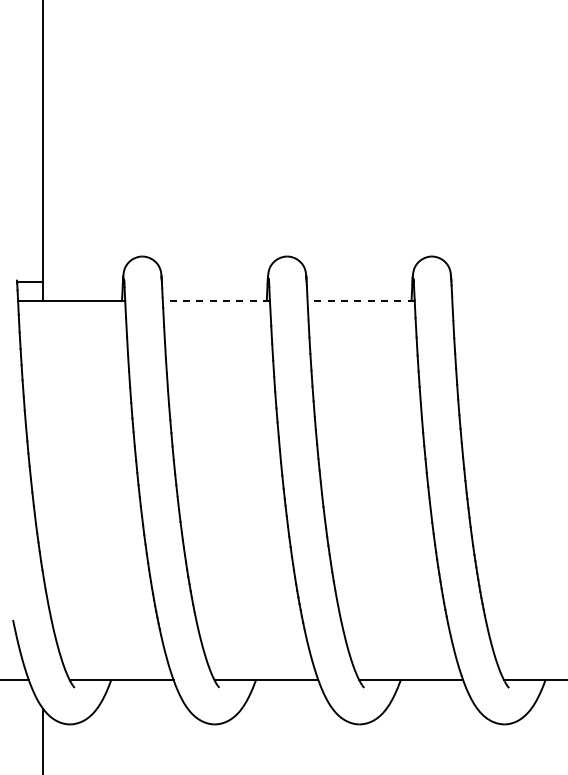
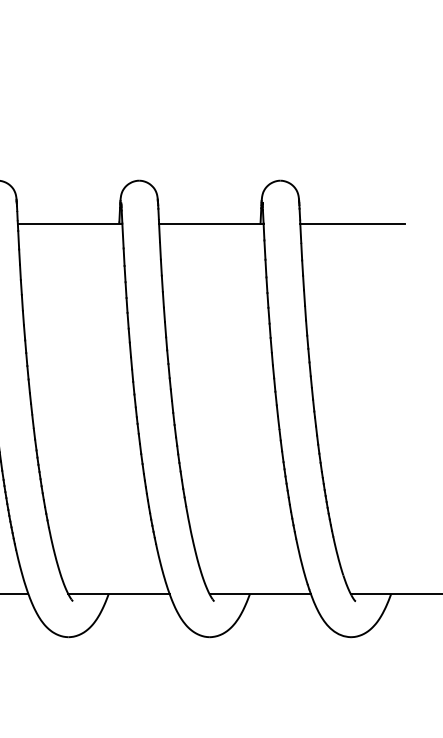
line: (216, 300) -> (70, 223), dashed -> solid
line: (361, 300) -> (211, 223), dashed -> solid
line: (505, 300) -> (352, 223), added

